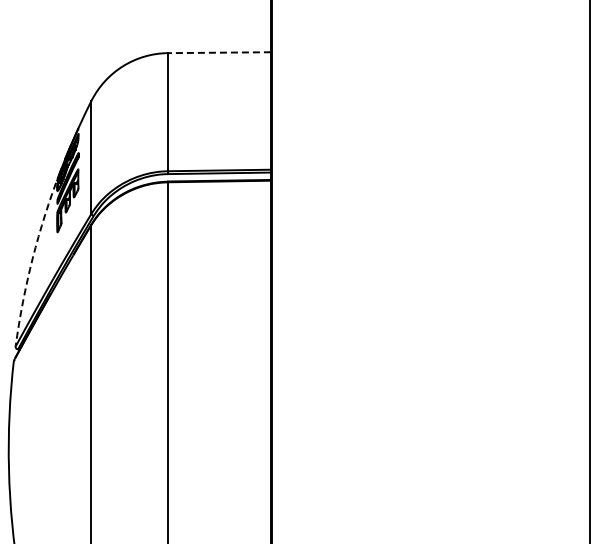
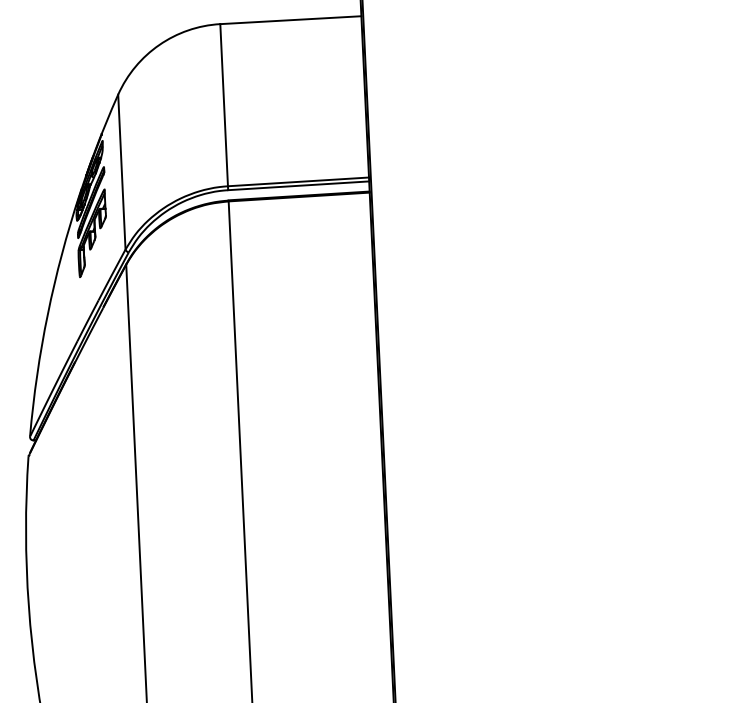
line: (219, 52) -> (290, 19), dashed -> solid
arc: (32, 258) -> (47, 314), dashed -> solid

